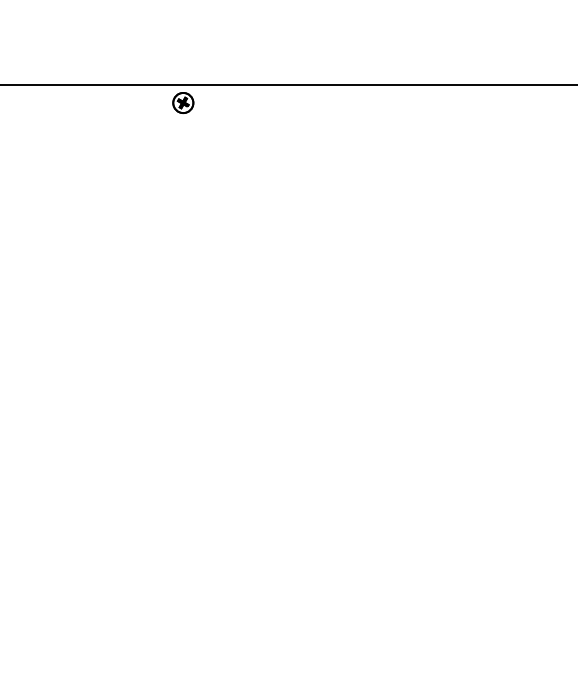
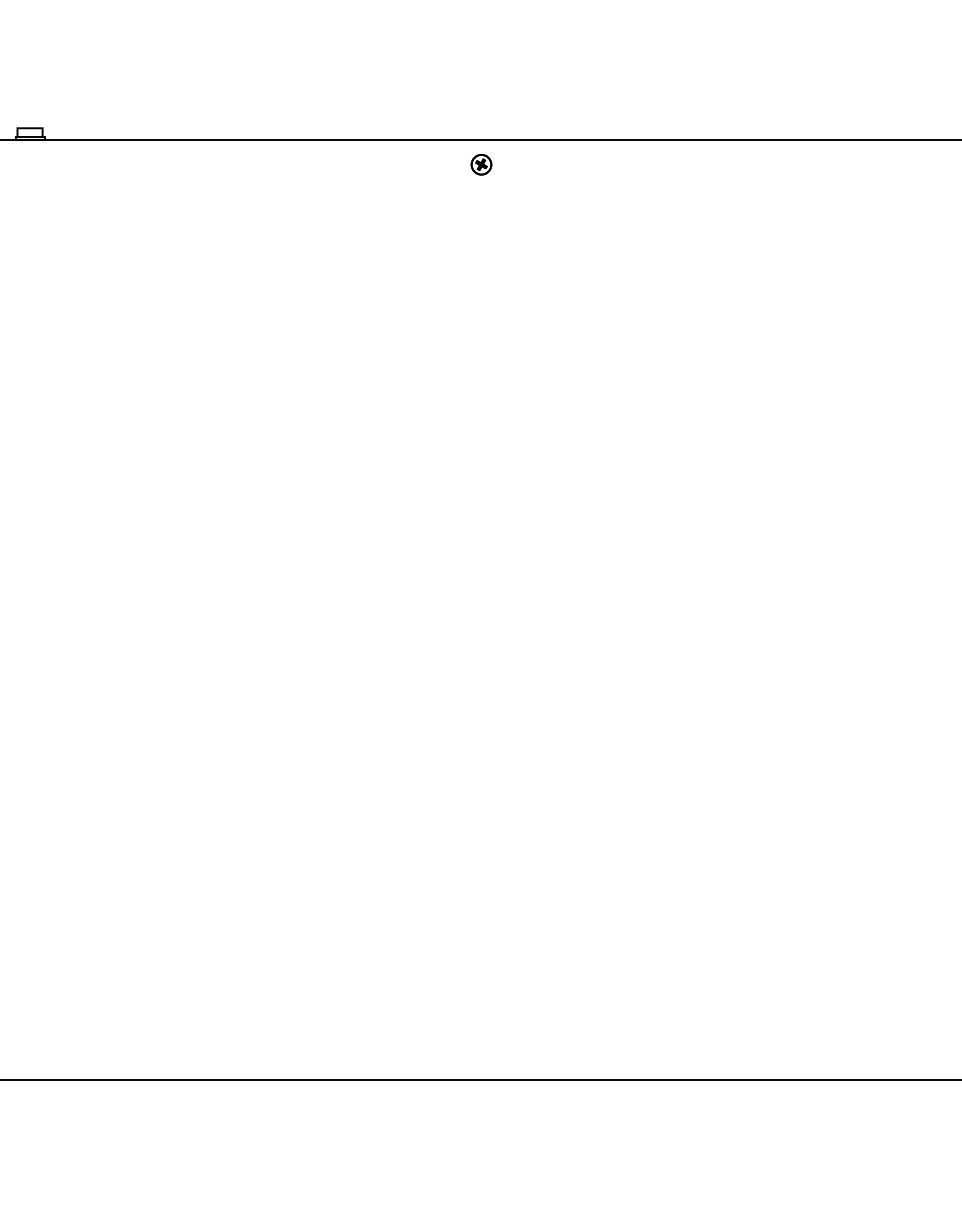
part: (183, 102) -> (481, 164), size x0.71

